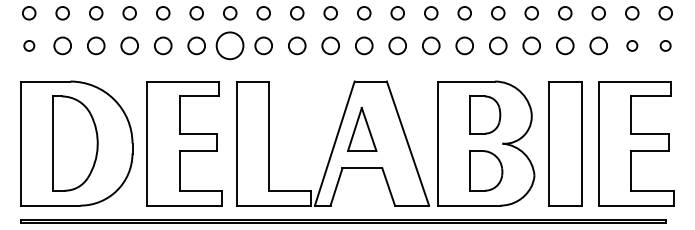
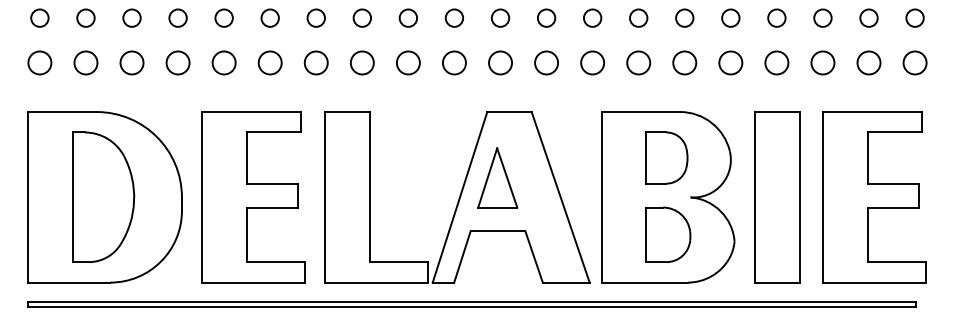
circle: (29, 45) -> (40, 62), size x1.67
circle: (230, 45) -> (316, 62), size x0.62
circle: (632, 45) -> (869, 62), size x1.67
circle: (665, 45) -> (914, 62), size x1.67

